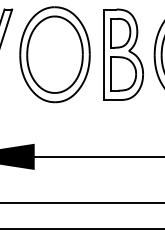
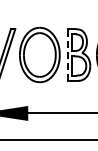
line: (103, 55) -> (67, 55), solid -> dashed

